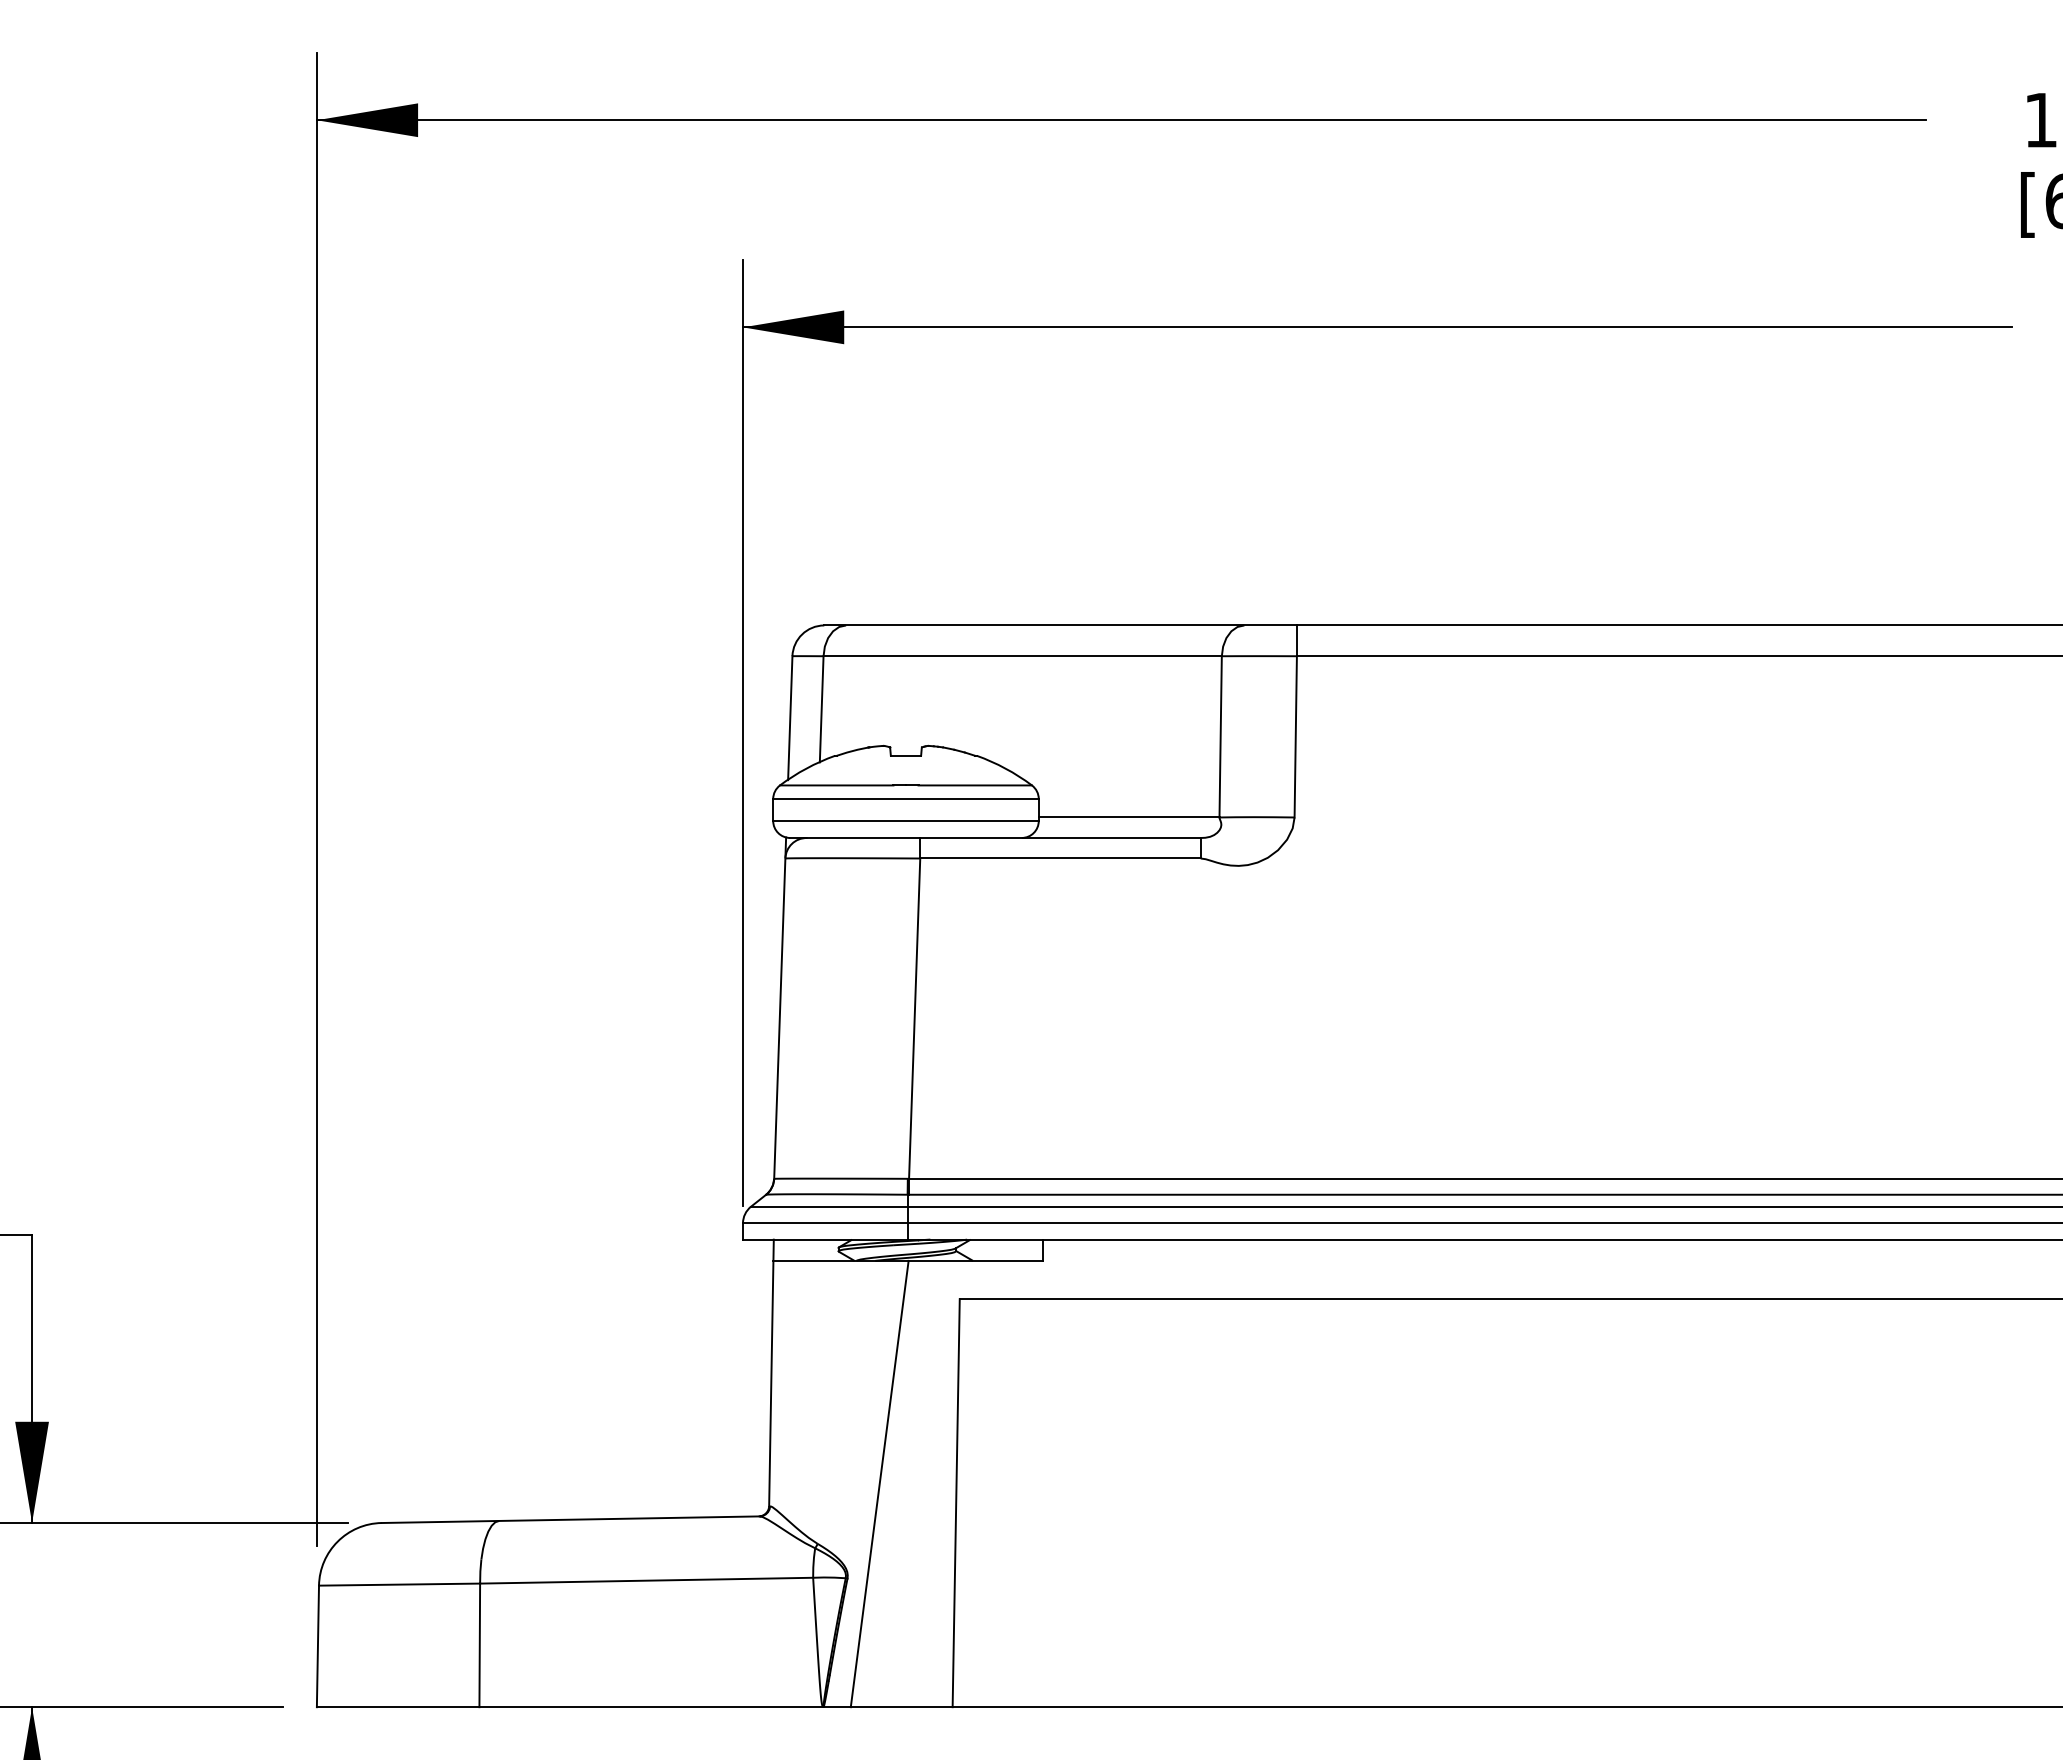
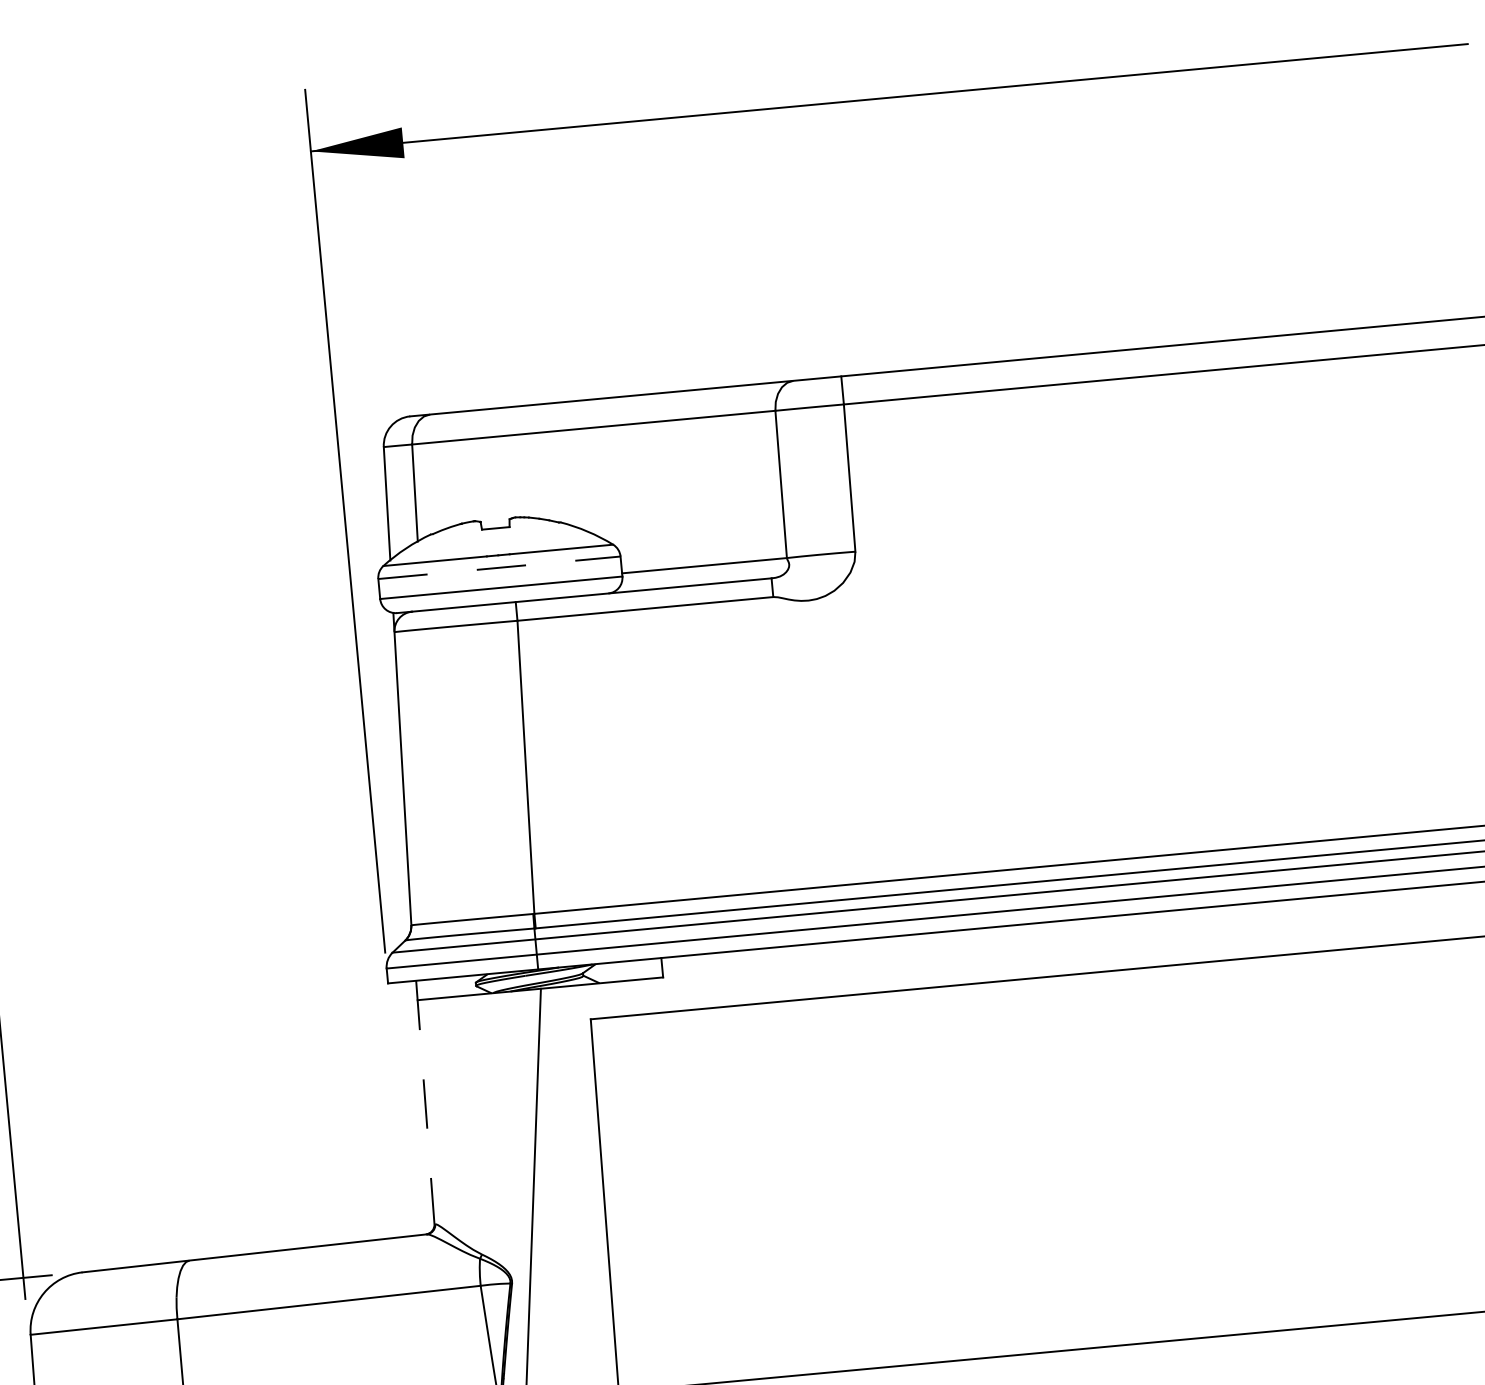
line: (905, 799) -> (499, 568), solid -> dashed
line: (771, 1373) -> (425, 1103), solid -> dashed

